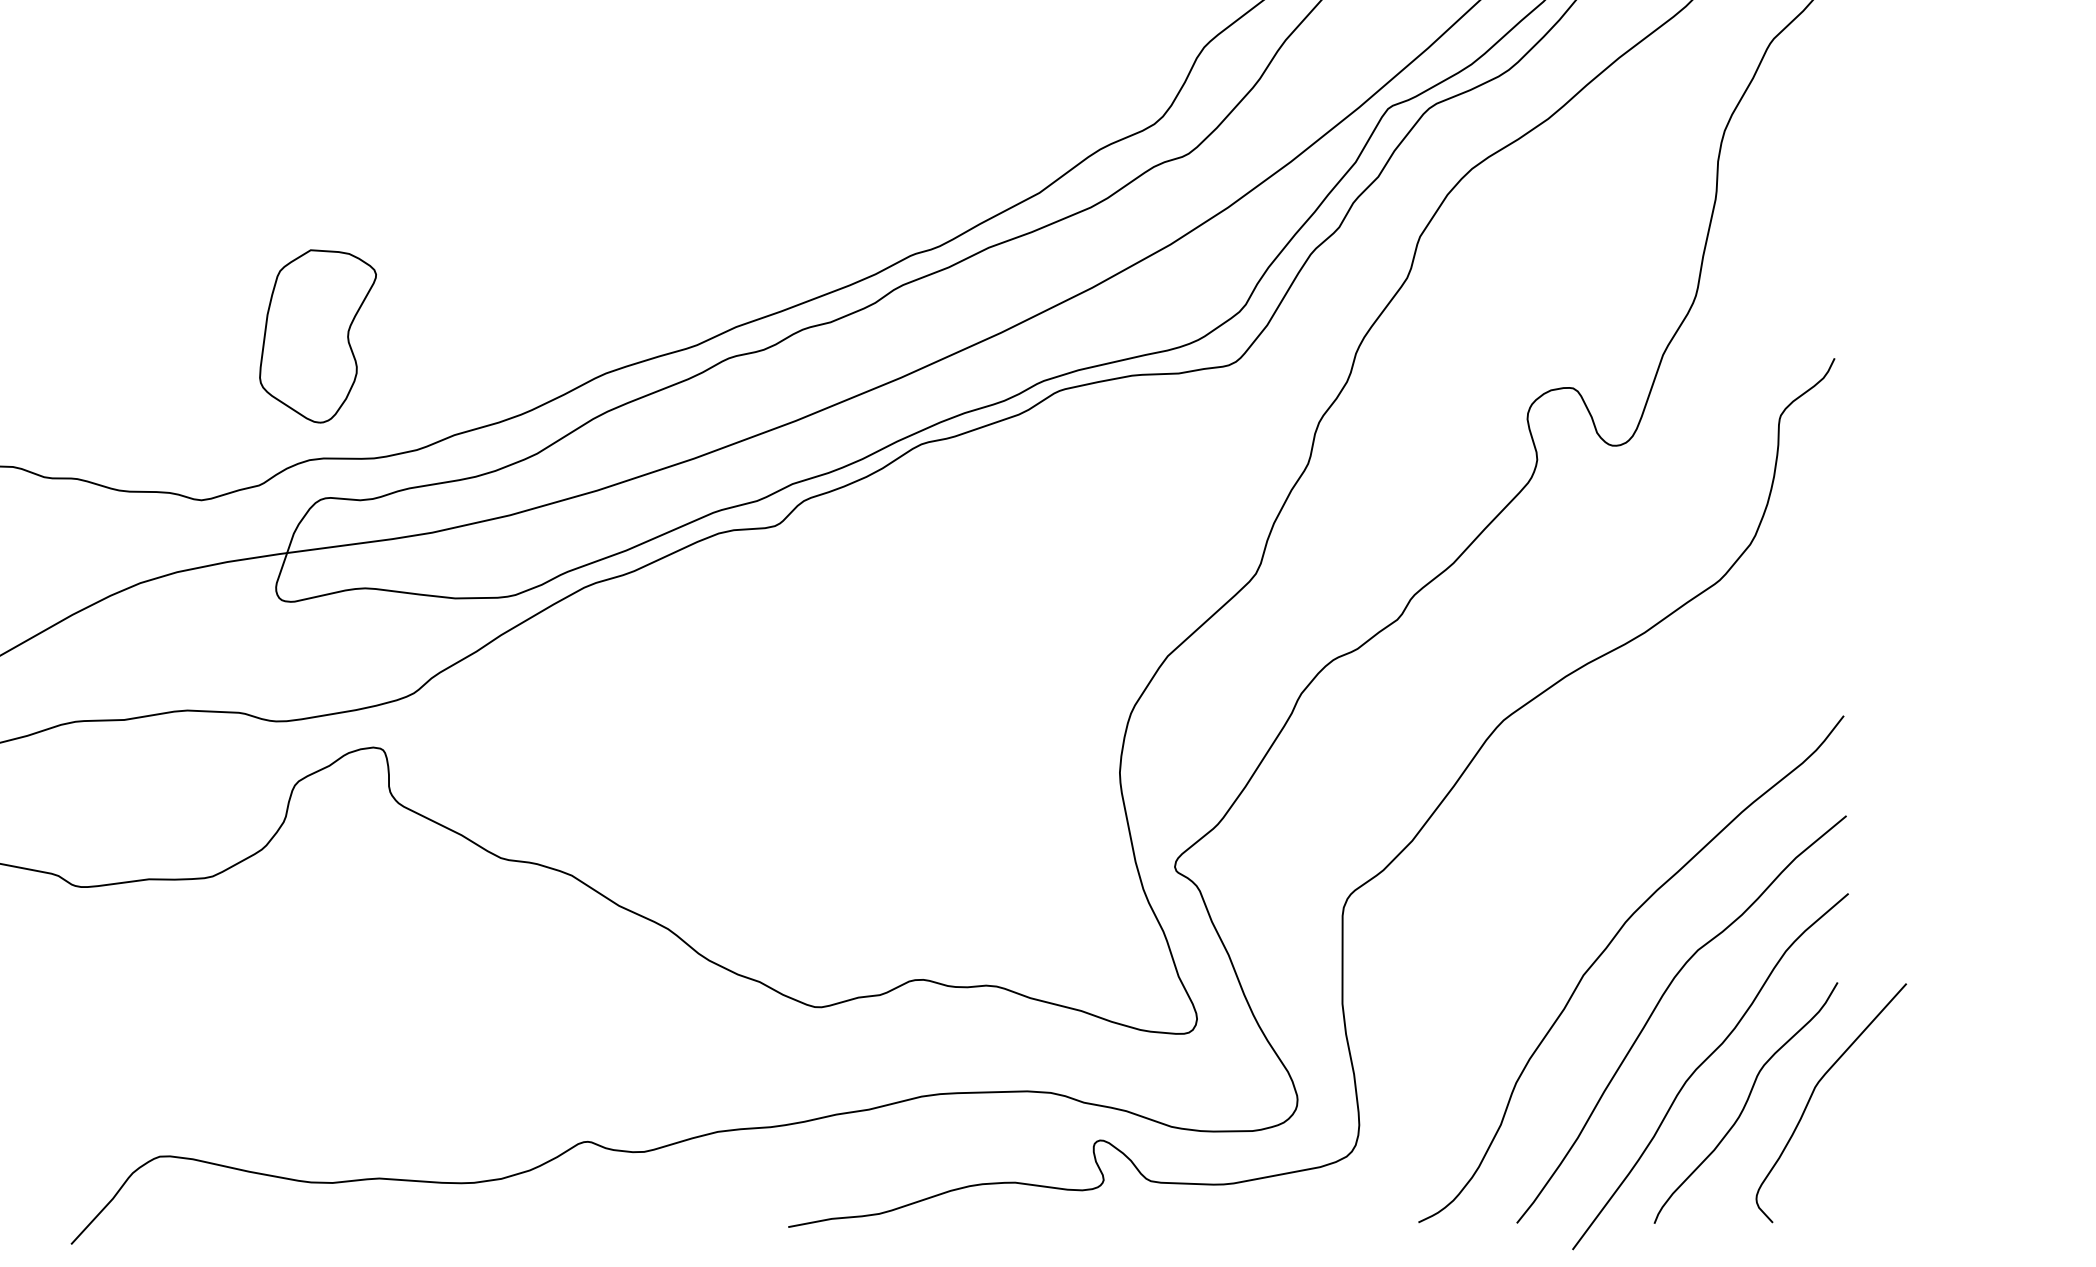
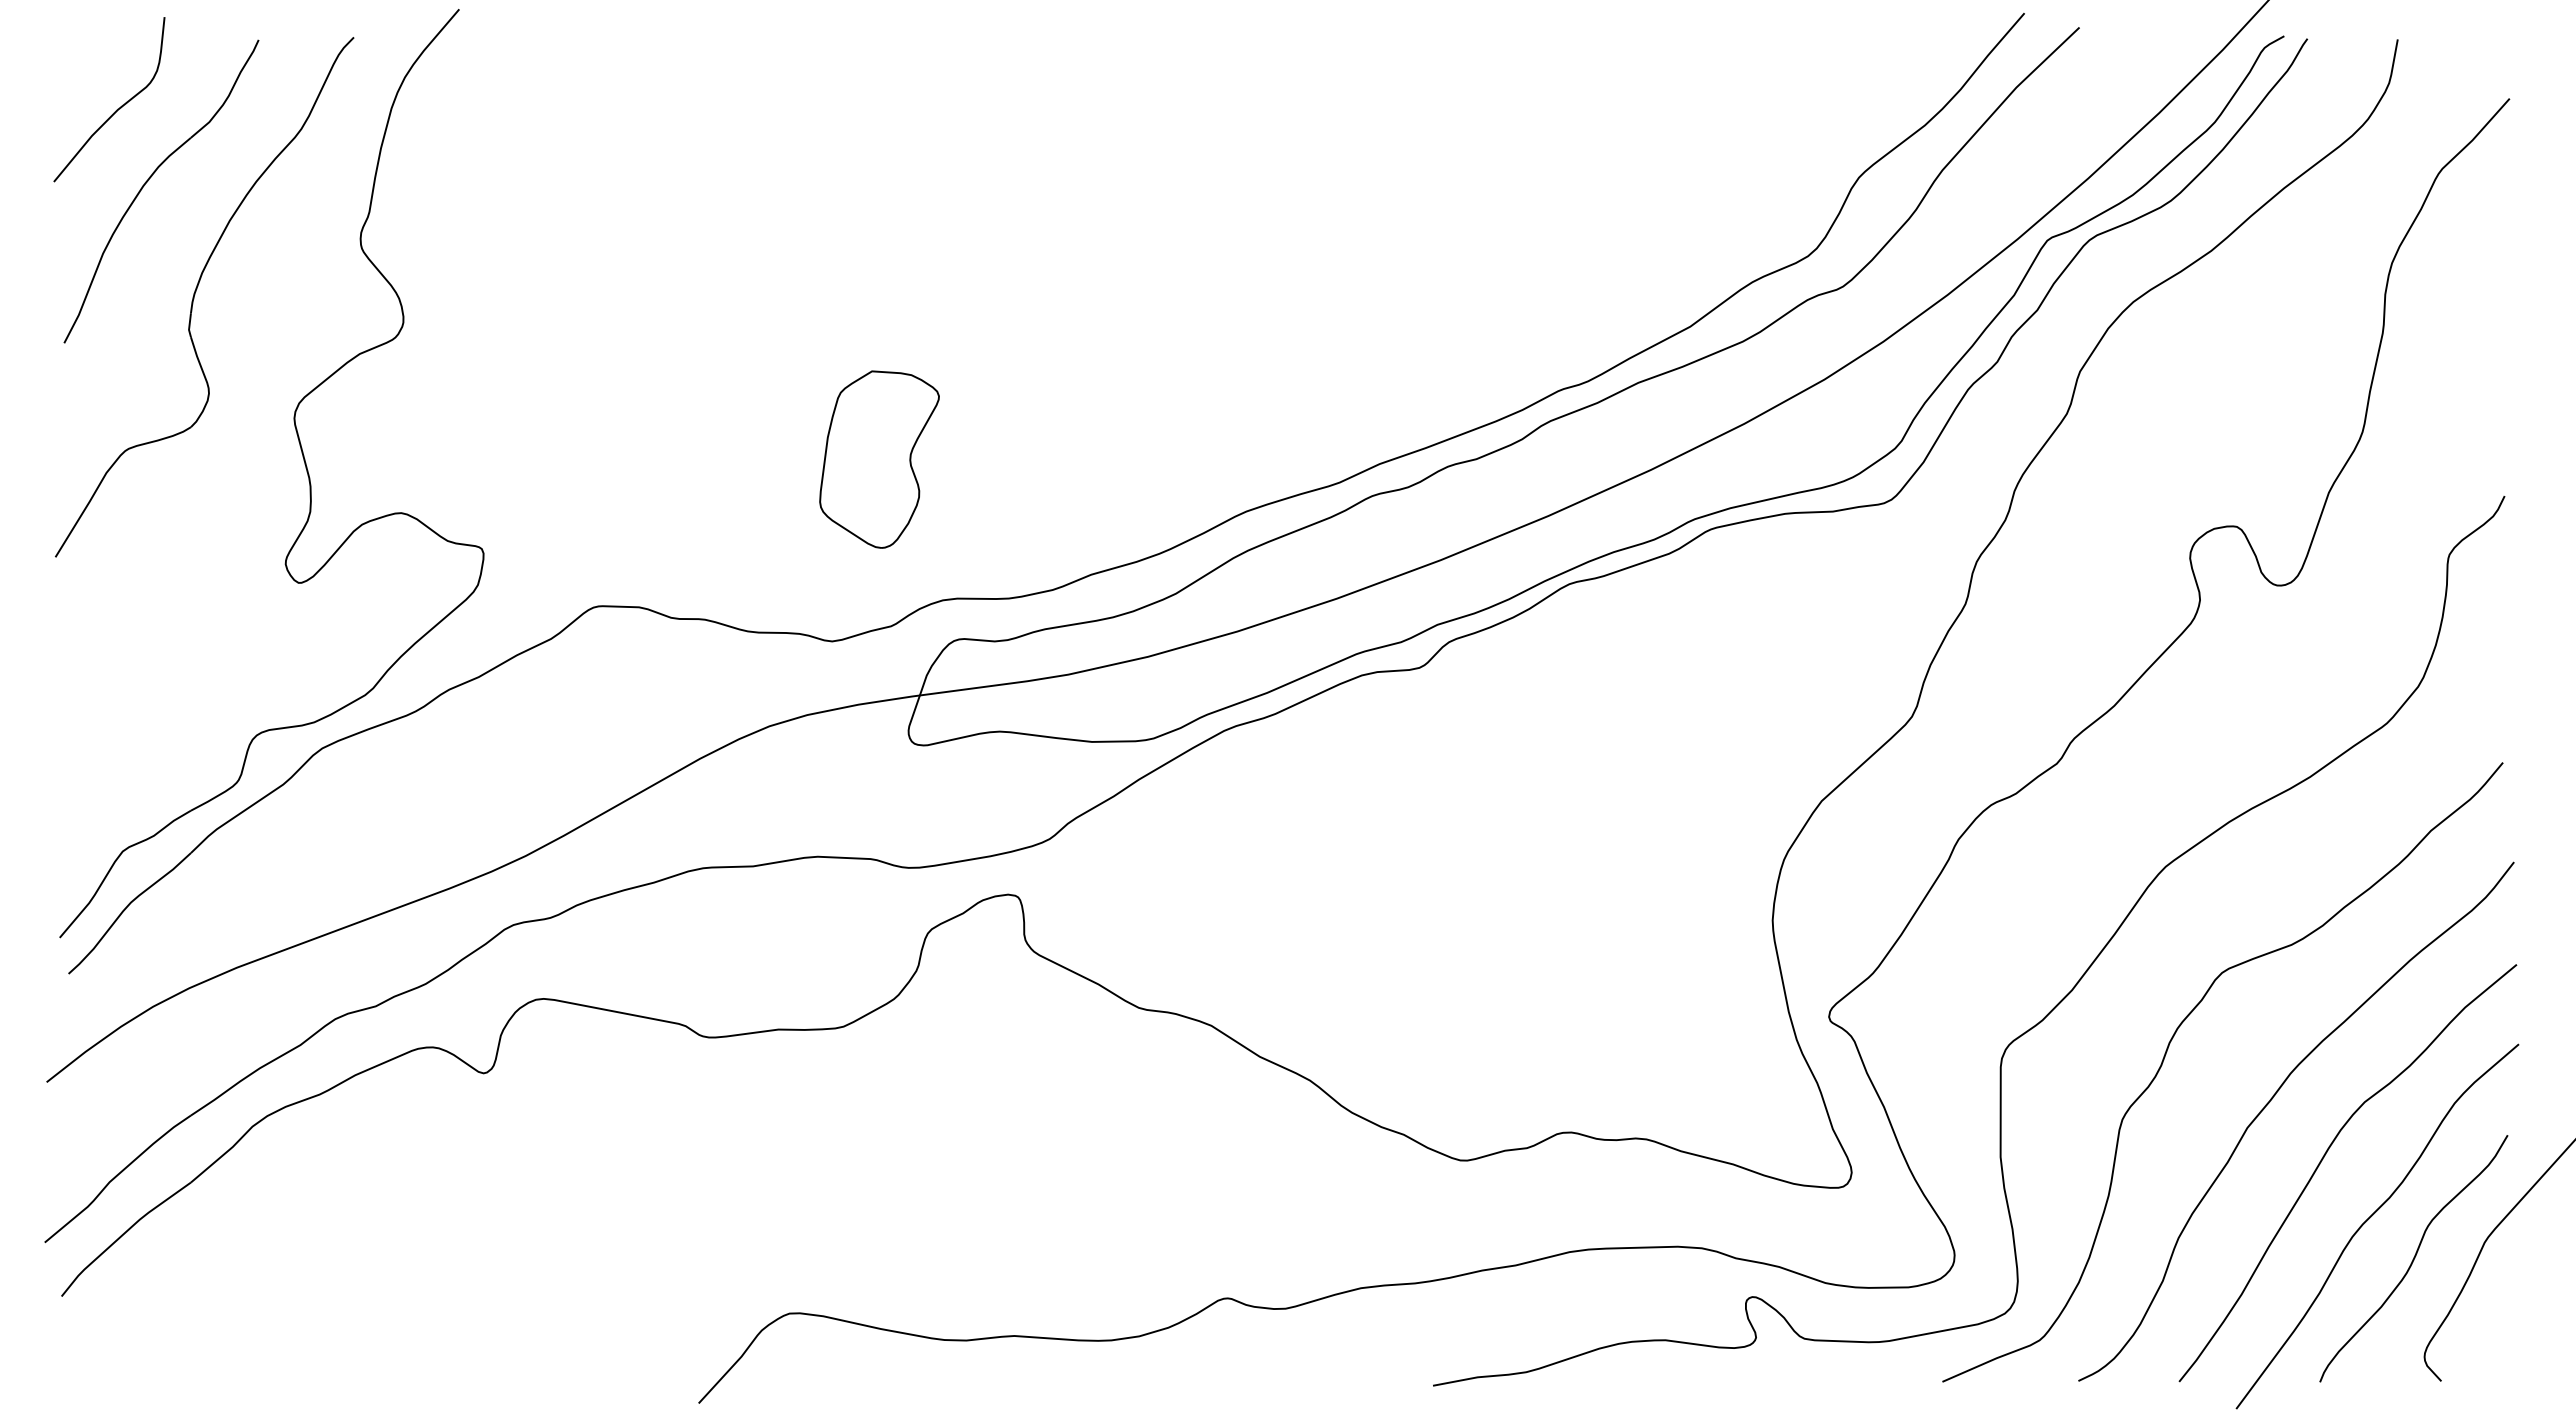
part: (318, 336) -> (879, 459), moved
curve: (1506, 898) -> (2168, 1049), added

